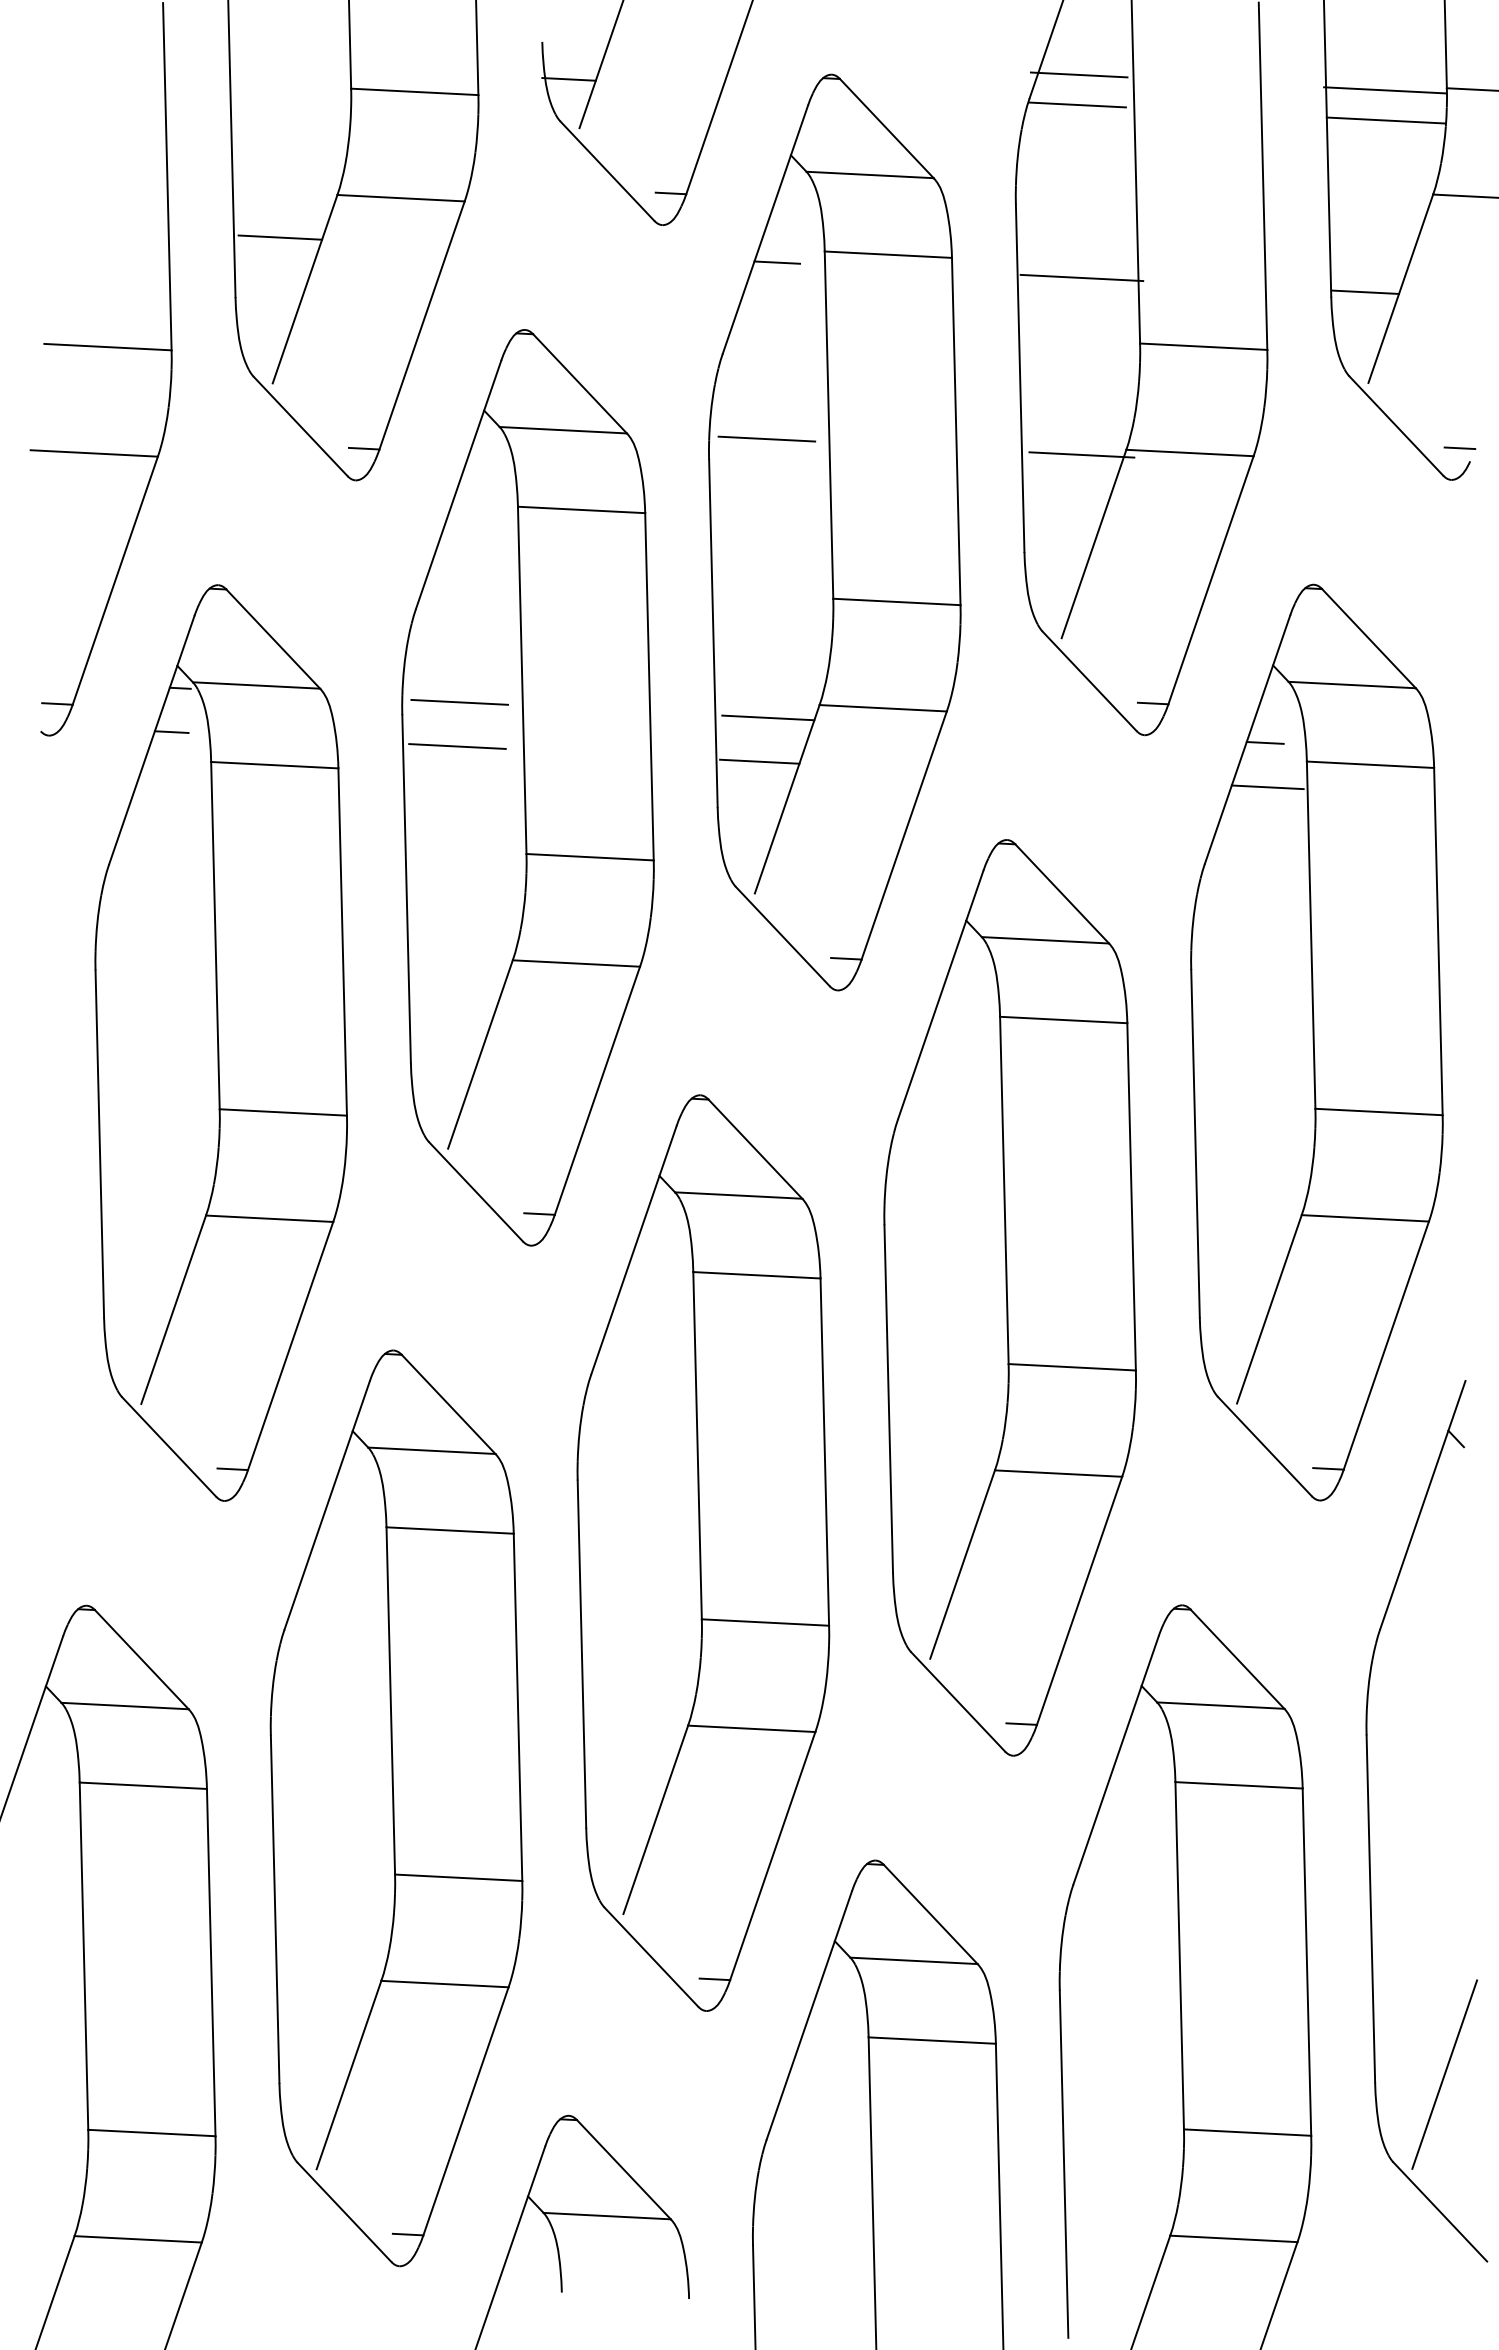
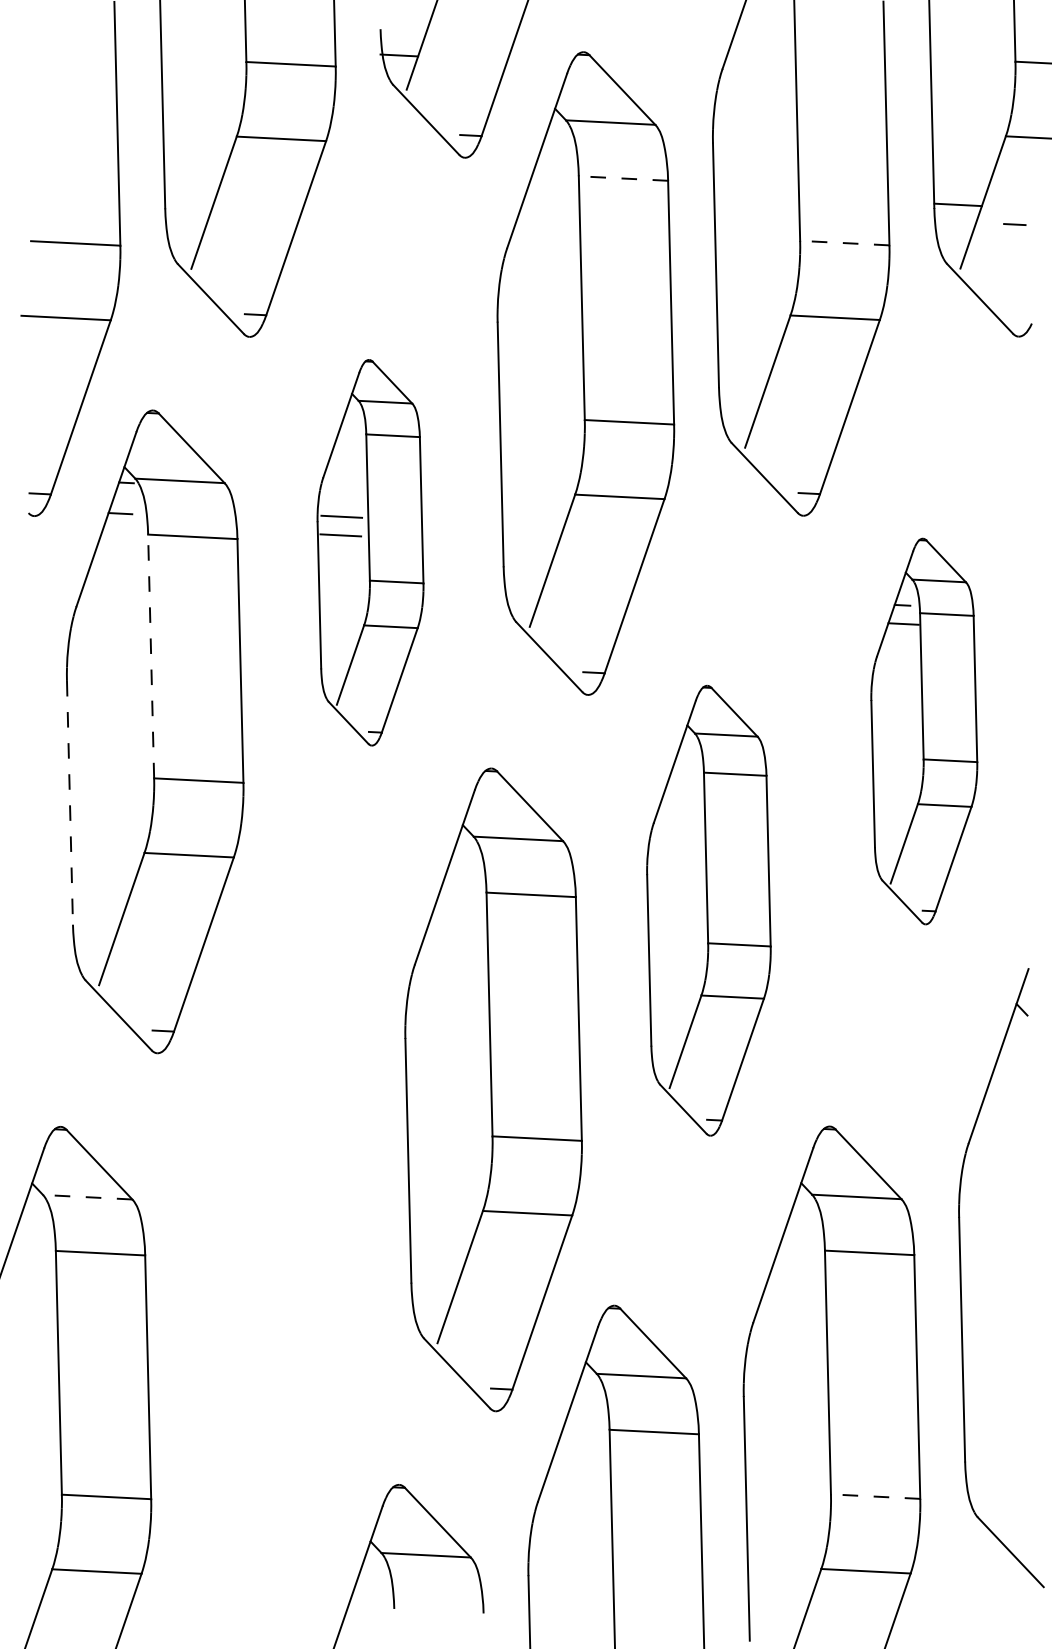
line: (1078, 74) -> (756, 52), removed
line: (1385, 90) -> (972, 63), removed
line: (1077, 104) -> (756, 73), removed
line: (1385, 120) -> (972, 84), removed
line: (280, 237) -> (196, 166), removed
line: (888, 254) -> (623, 178), solid -> dashed
line: (777, 262) -> (545, 184), removed
line: (1081, 277) -> (759, 194), removed
line: (1203, 346) -> (844, 242), solid -> dashed
line: (766, 438) -> (537, 307), removed
line: (1459, 447) -> (1014, 224), moved
line: (1081, 454) -> (759, 318), removed
line: (768, 717) -> (539, 503), removed
line: (759, 761) -> (533, 534), removed
part: (527, 787) -> (370, 552), size x0.6
line: (215, 935) -> (151, 656), solid -> dashed
part: (1316, 1042) -> (923, 731), size x0.6
line: (99, 1144) -> (69, 803), solid -> dashed
part: (1009, 1297) -> (708, 910), size x0.7
line: (125, 1706) -> (88, 1197), solid -> dashed
part: (396, 1808) -> (278, 1269), removed
line: (1444, 2074) -> (1013, 1455), removed
line: (1247, 2132) -> (875, 1496), solid -> dashed

